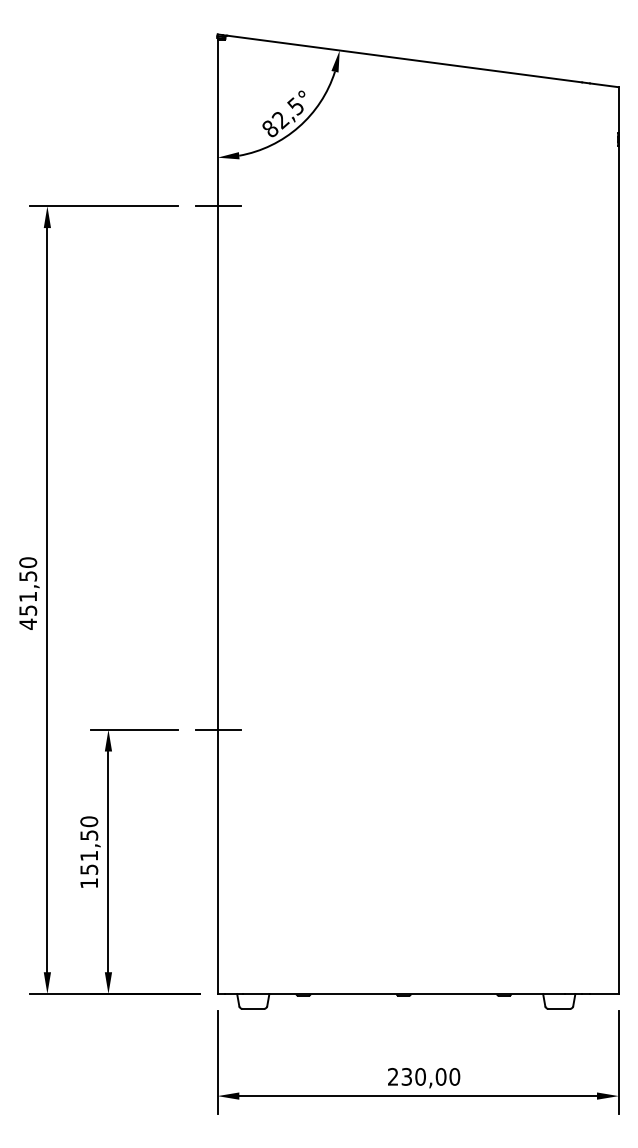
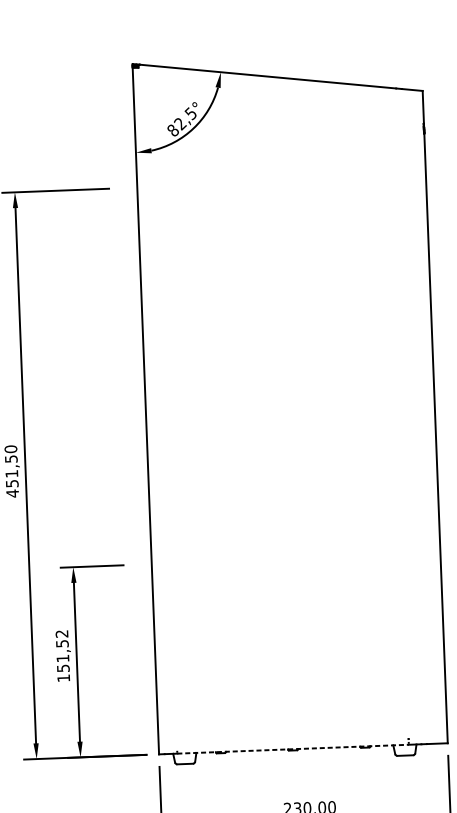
line: (218, 206) -> (138, 187), removed
line: (218, 729) -> (152, 564), removed
text: (89, 821) -> (62, 633), 151,50 -> 151,52
line: (403, 994) -> (292, 749), solid -> dashed

